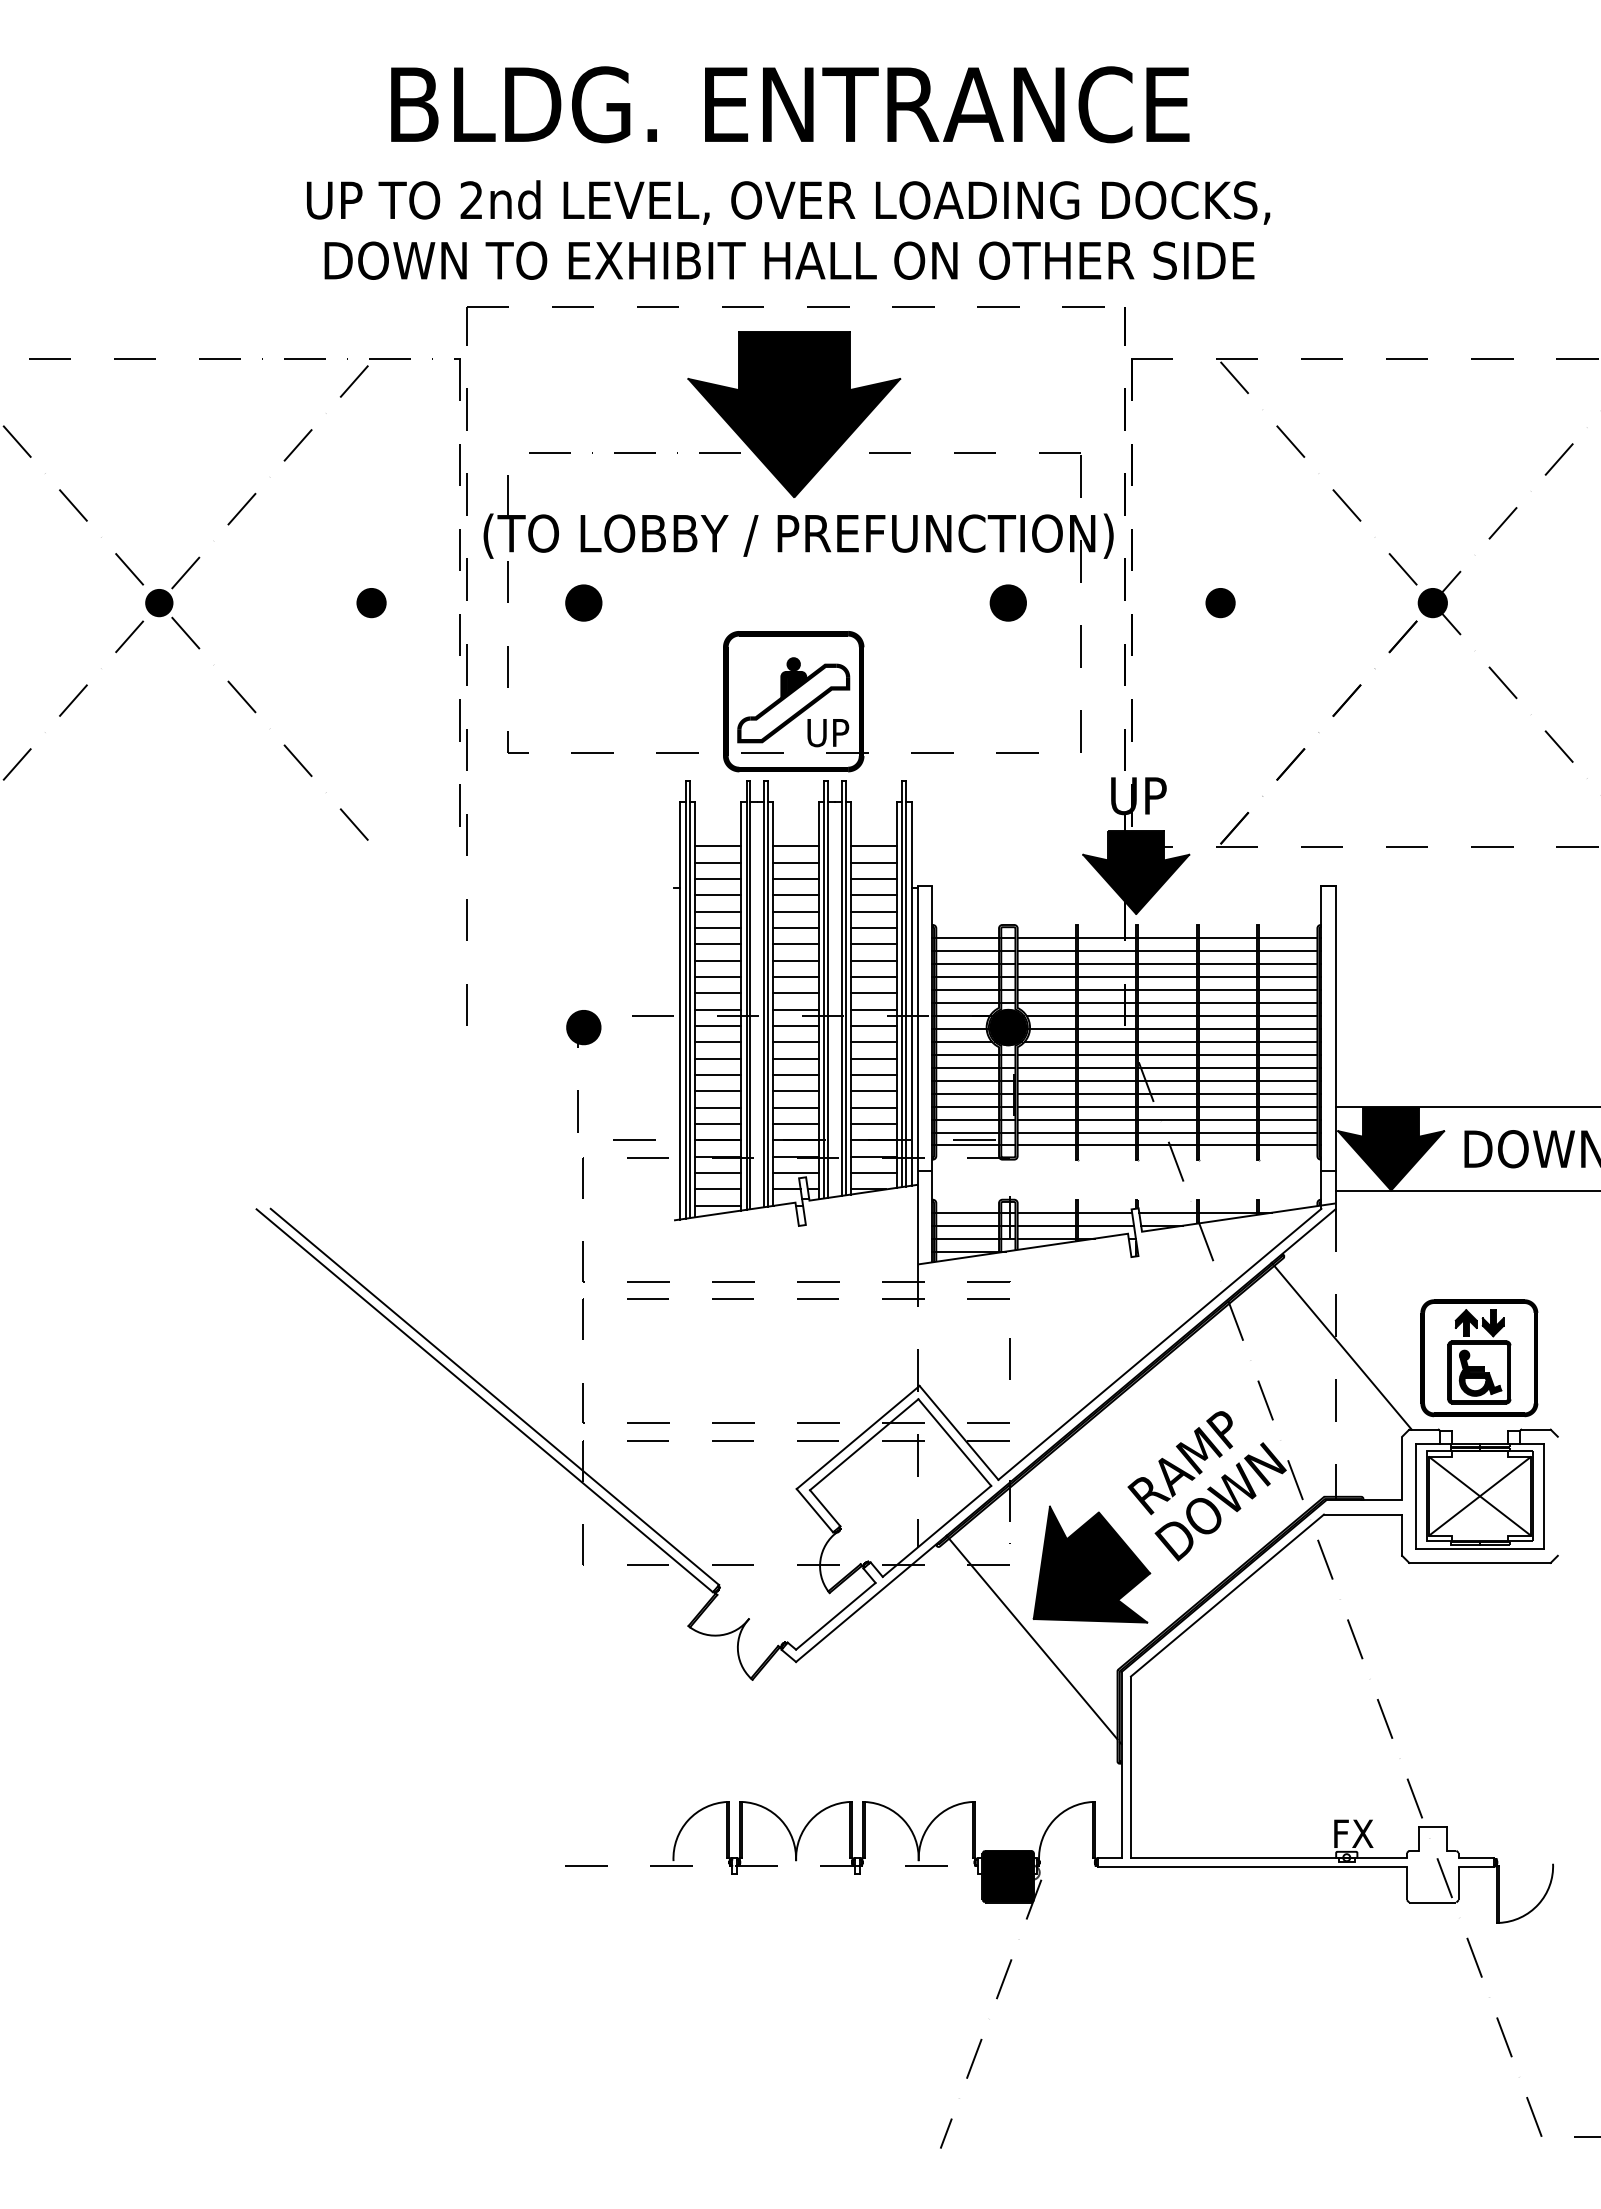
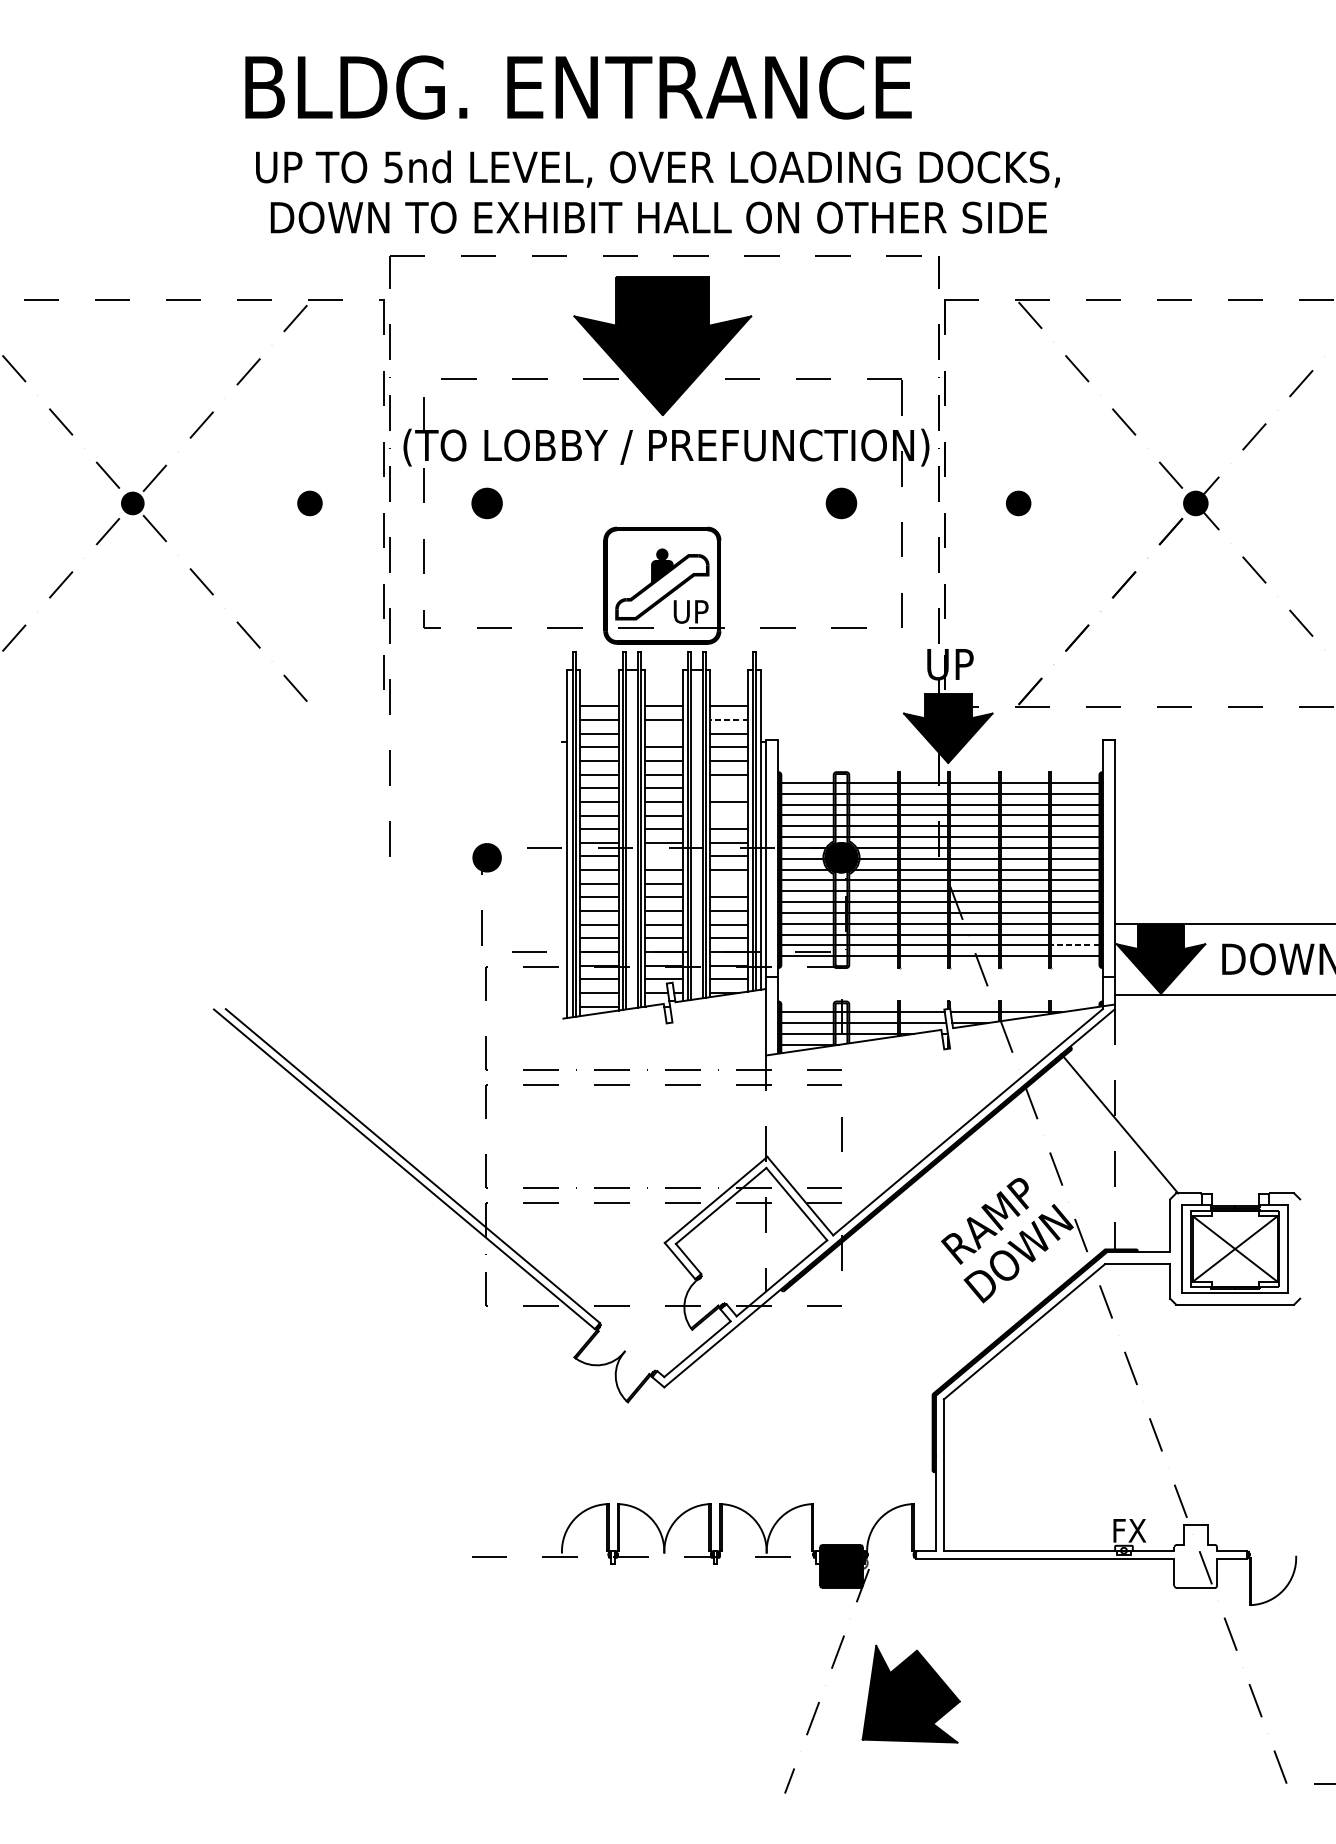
text: (790, 104) -> (578, 87), moved
text: (471, 200) -> (393, 167), 2nd -> 5nd
line: (873, 862) -> (728, 720), solid -> dashed
line: (796, 878) -> (664, 733), removed
line: (873, 944) -> (728, 788), removed
line: (873, 976) -> (728, 815), removed
line: (796, 1026) -> (664, 856), removed
line: (873, 1058) -> (728, 883), removed
line: (1287, 1132) -> (1074, 945), solid -> dashed
part: (1479, 1358) -> (1234, 1134), removed
part: (1091, 1564) -> (910, 1694), moved
line: (1033, 1638) -> (862, 1367), removed

